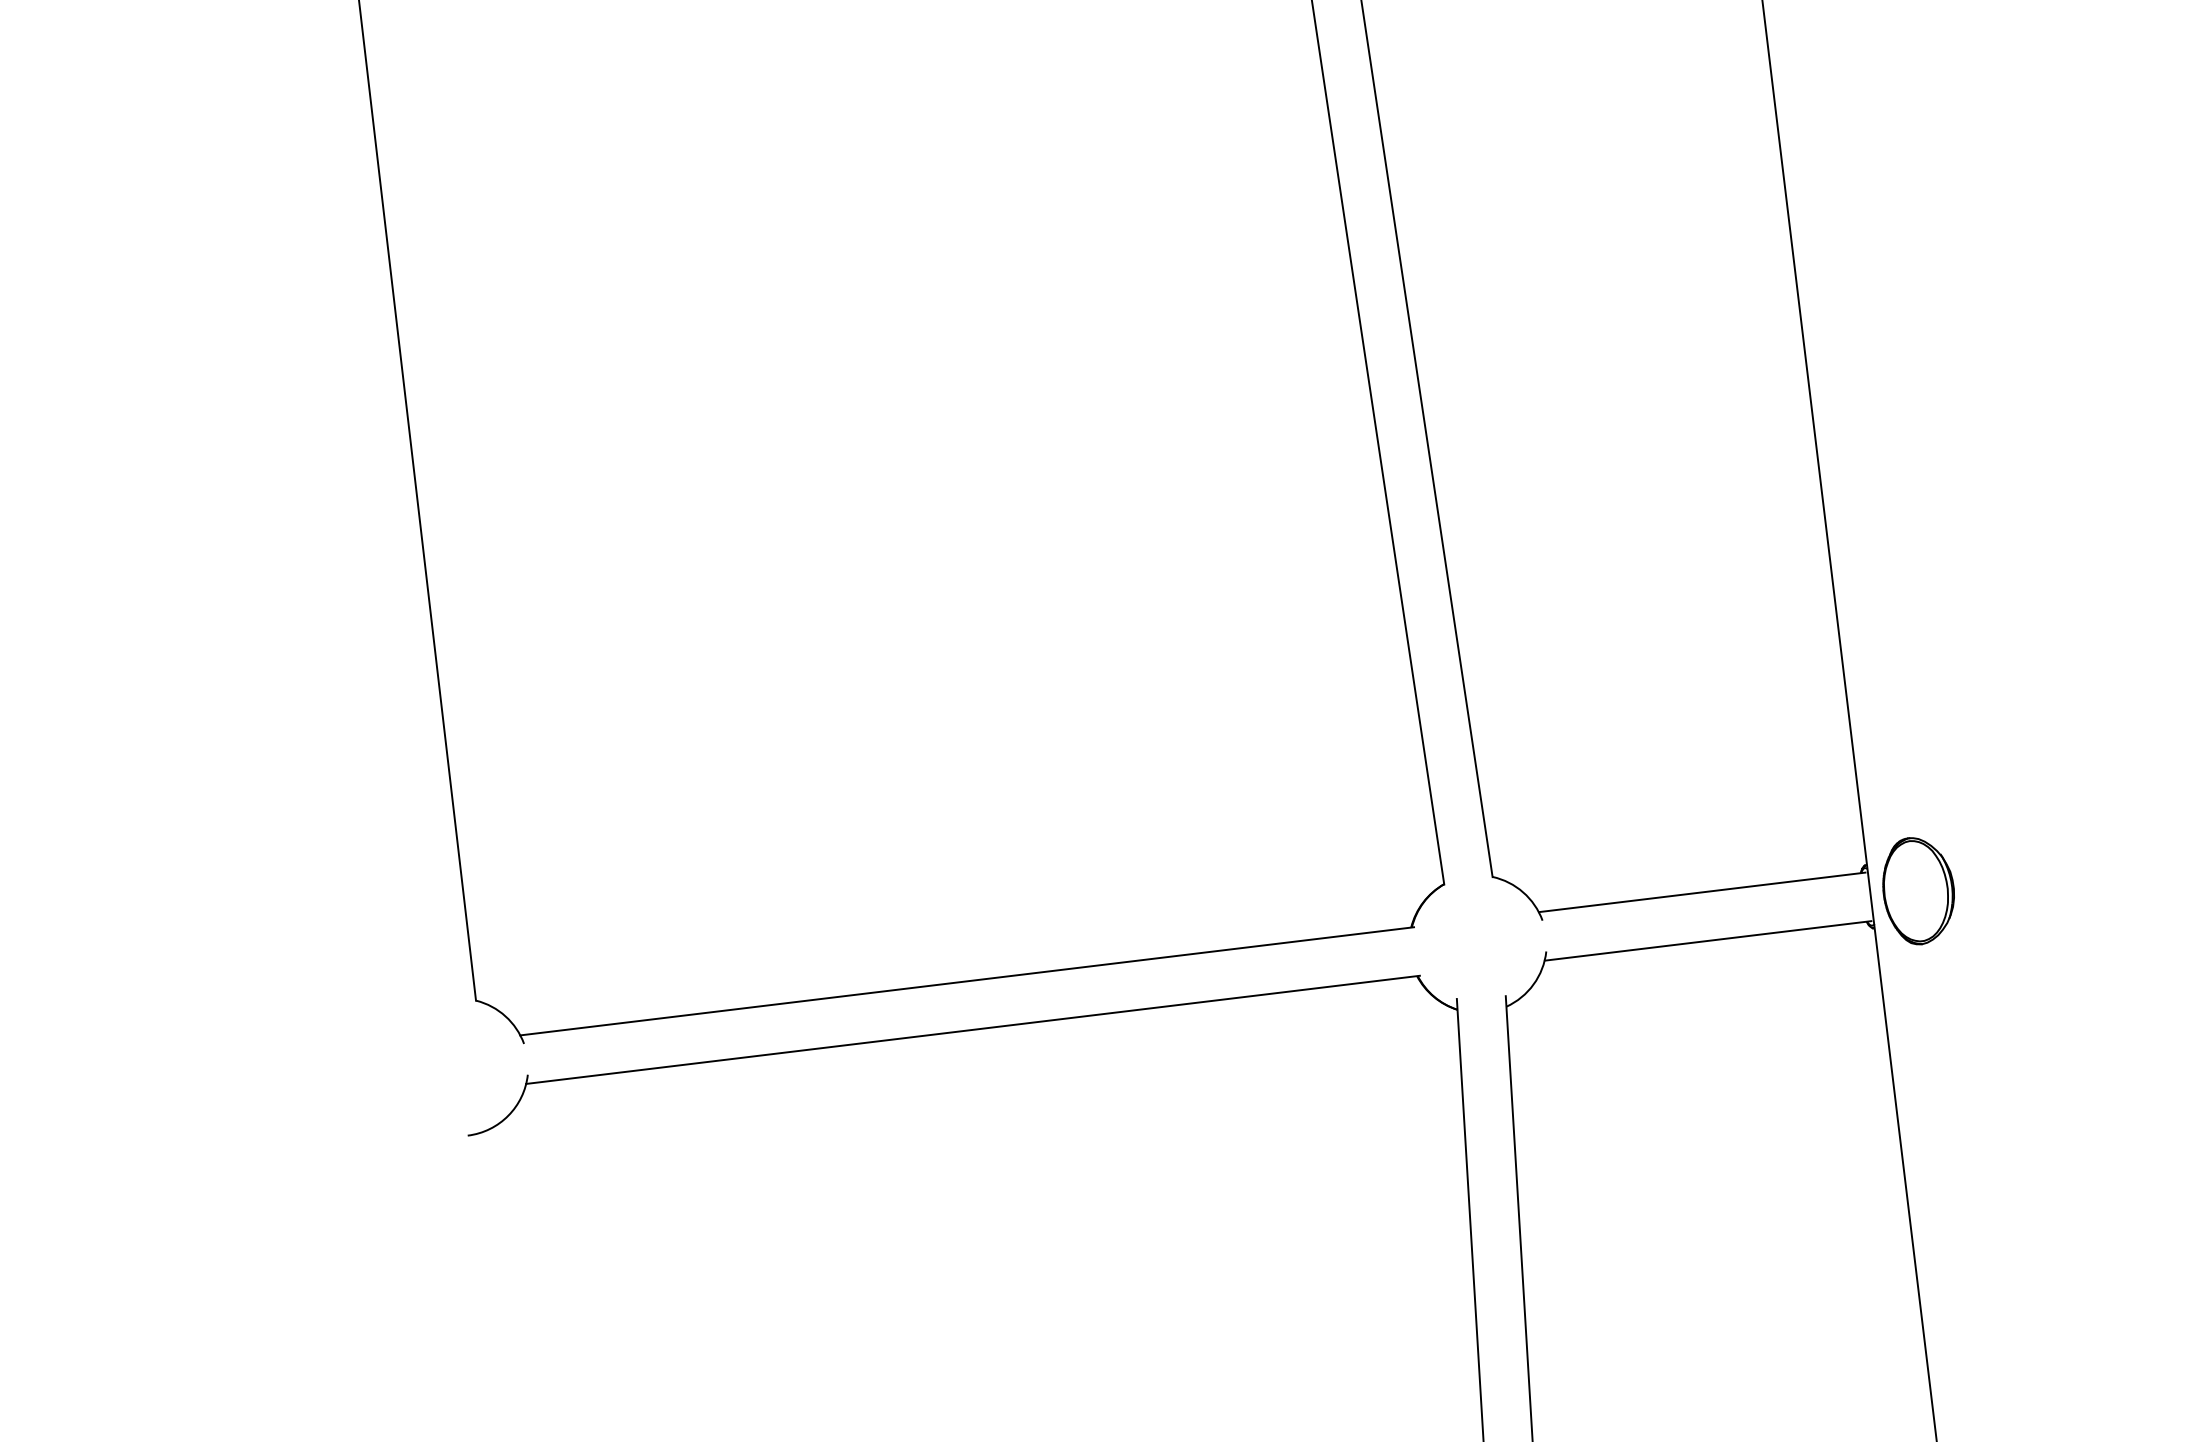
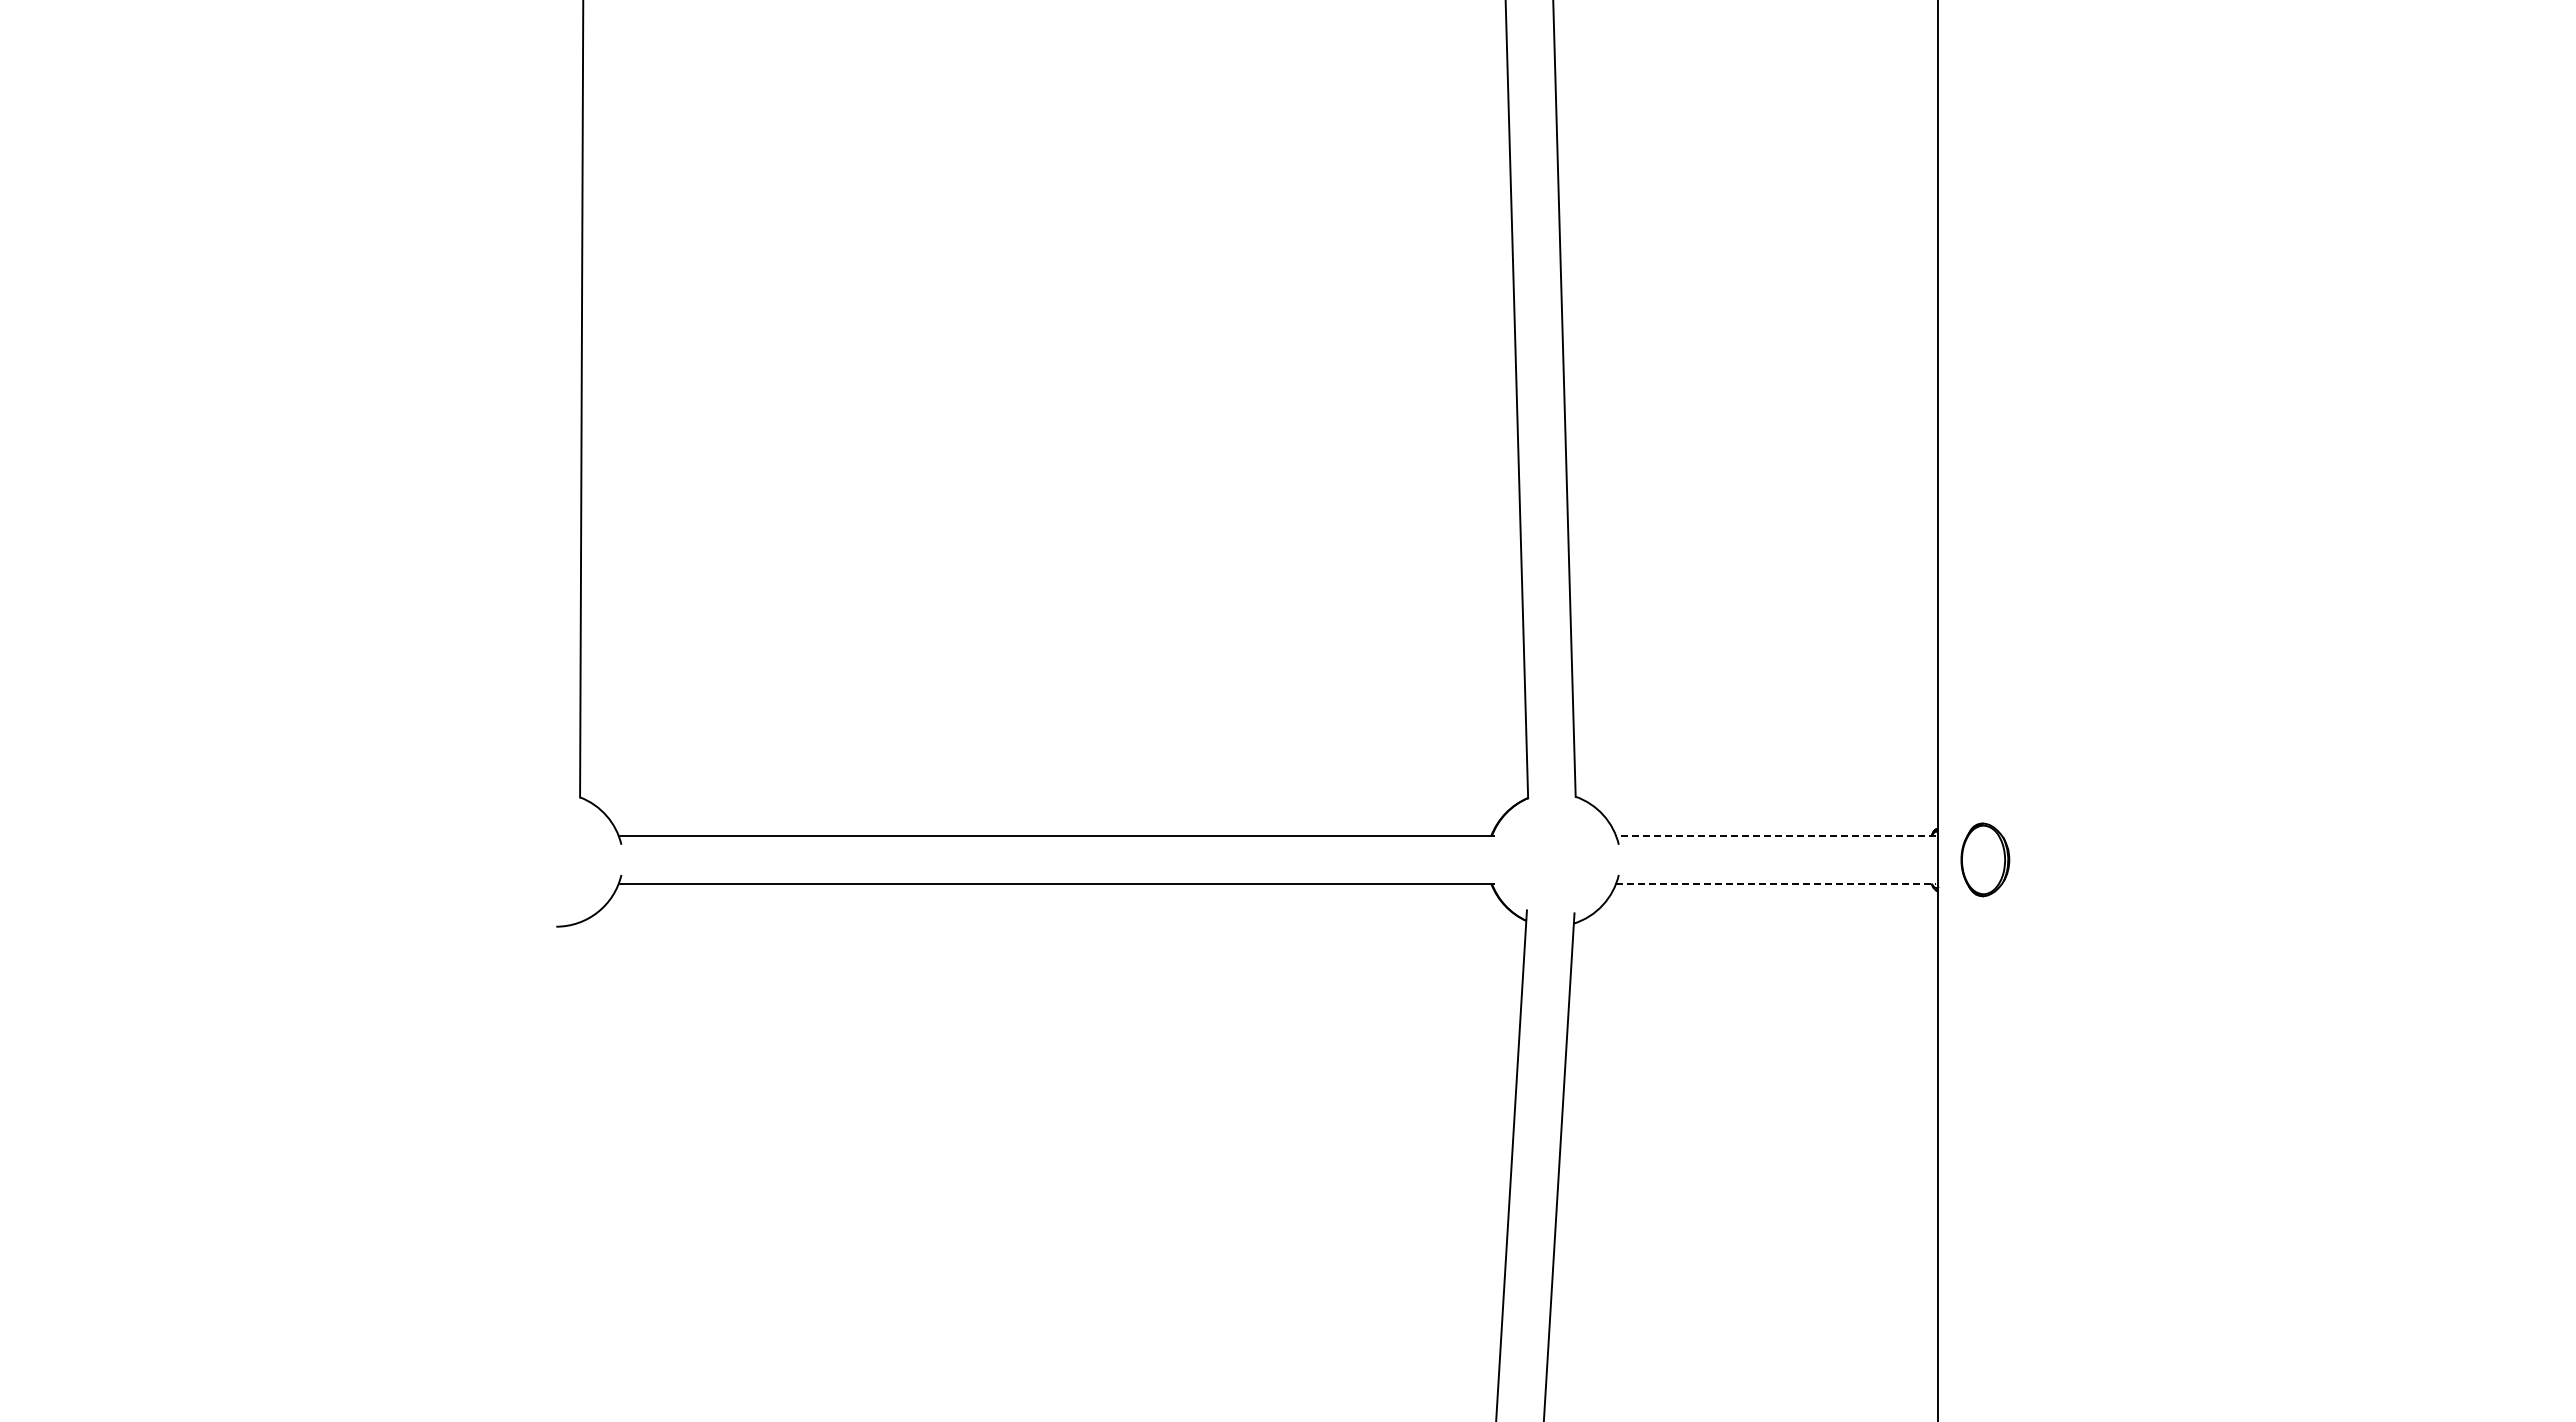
part: (1918, 890) -> (1985, 859), size x0.7
line: (1702, 892) -> (1776, 836), solid -> dashed
line: (1708, 940) -> (1776, 883), solid -> dashed

